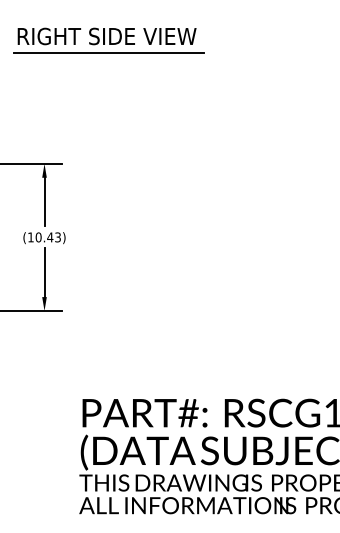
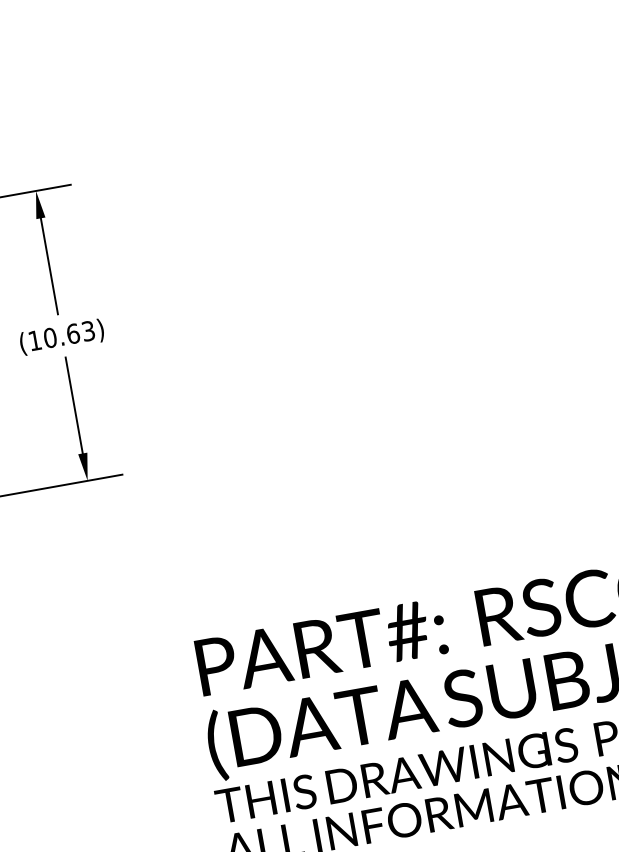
text: (50, 237) -> (73, 333), (10.43) -> (10.63)

